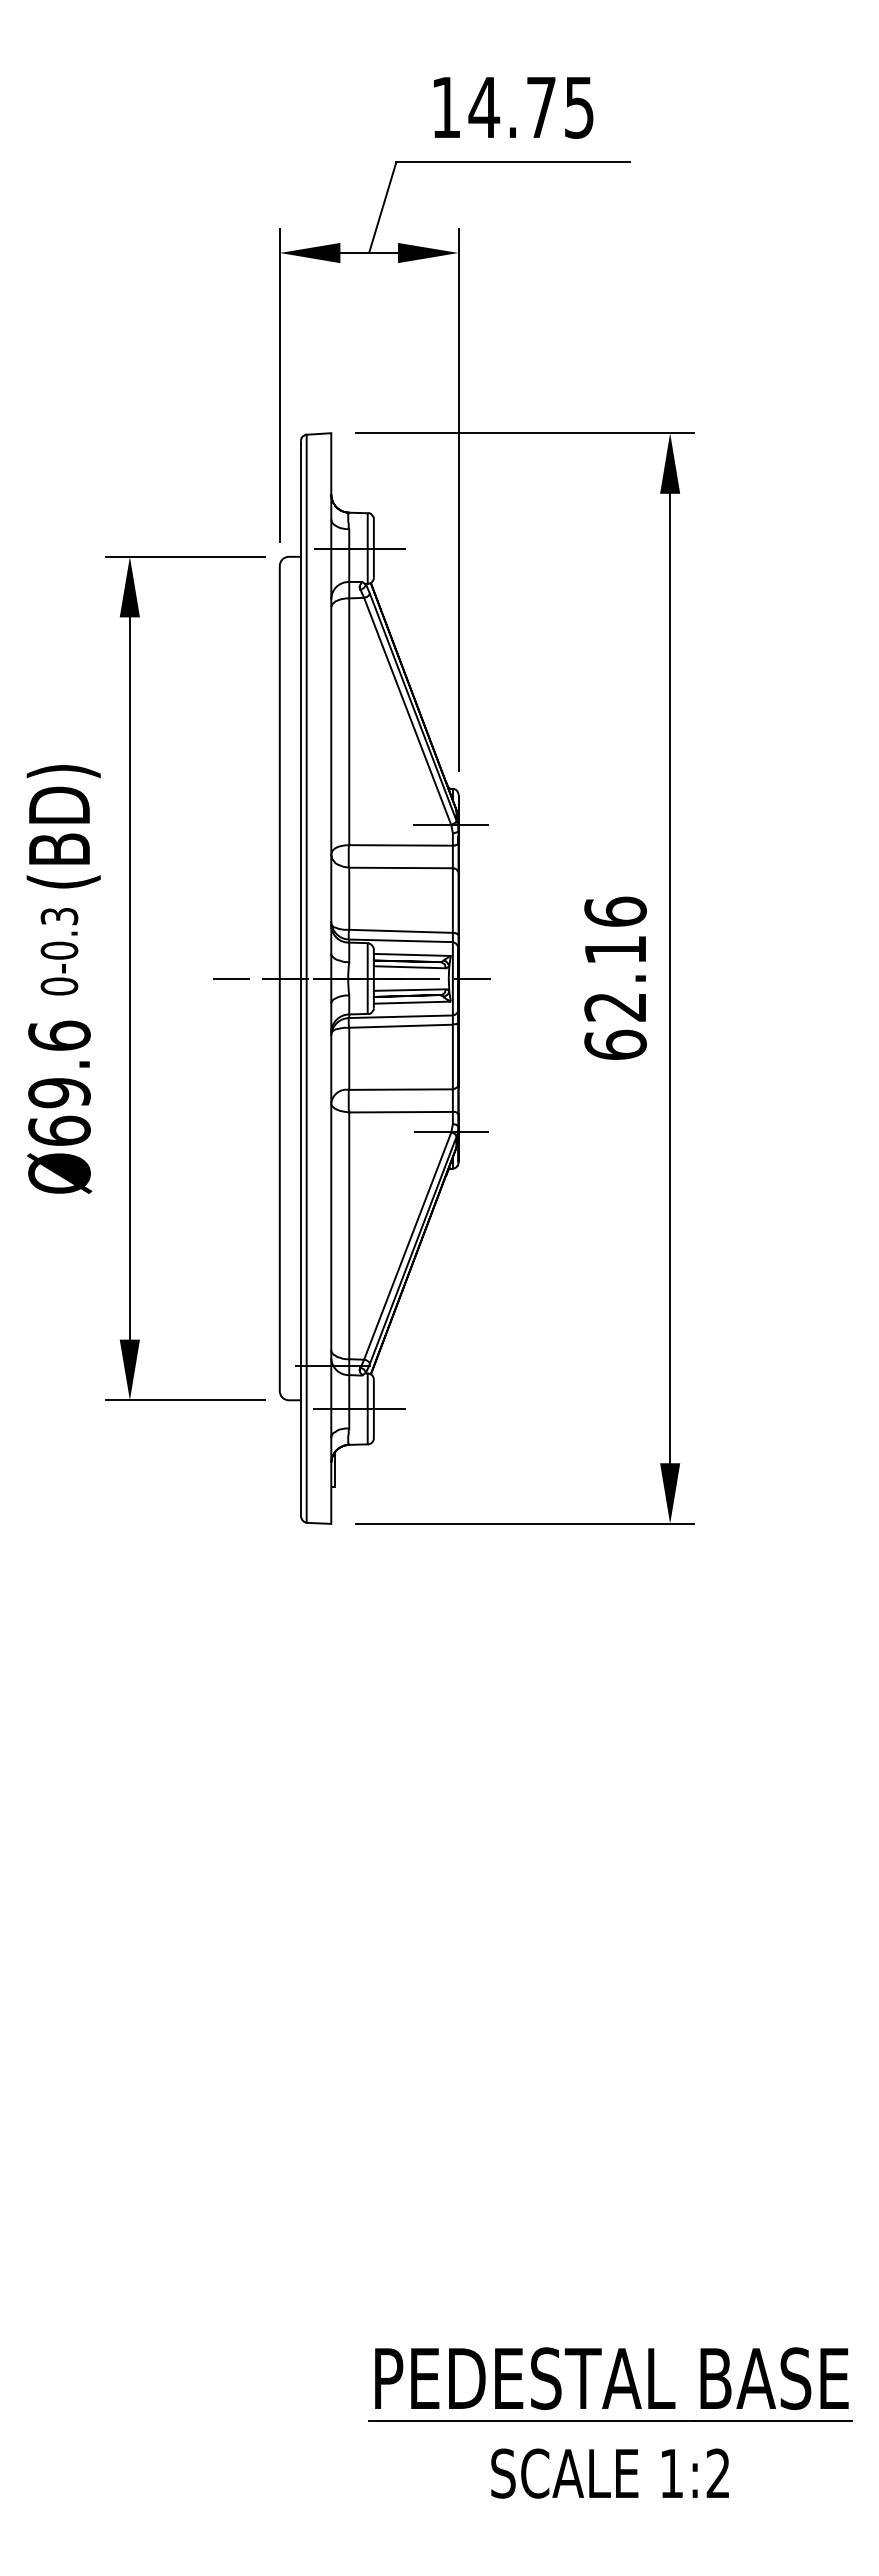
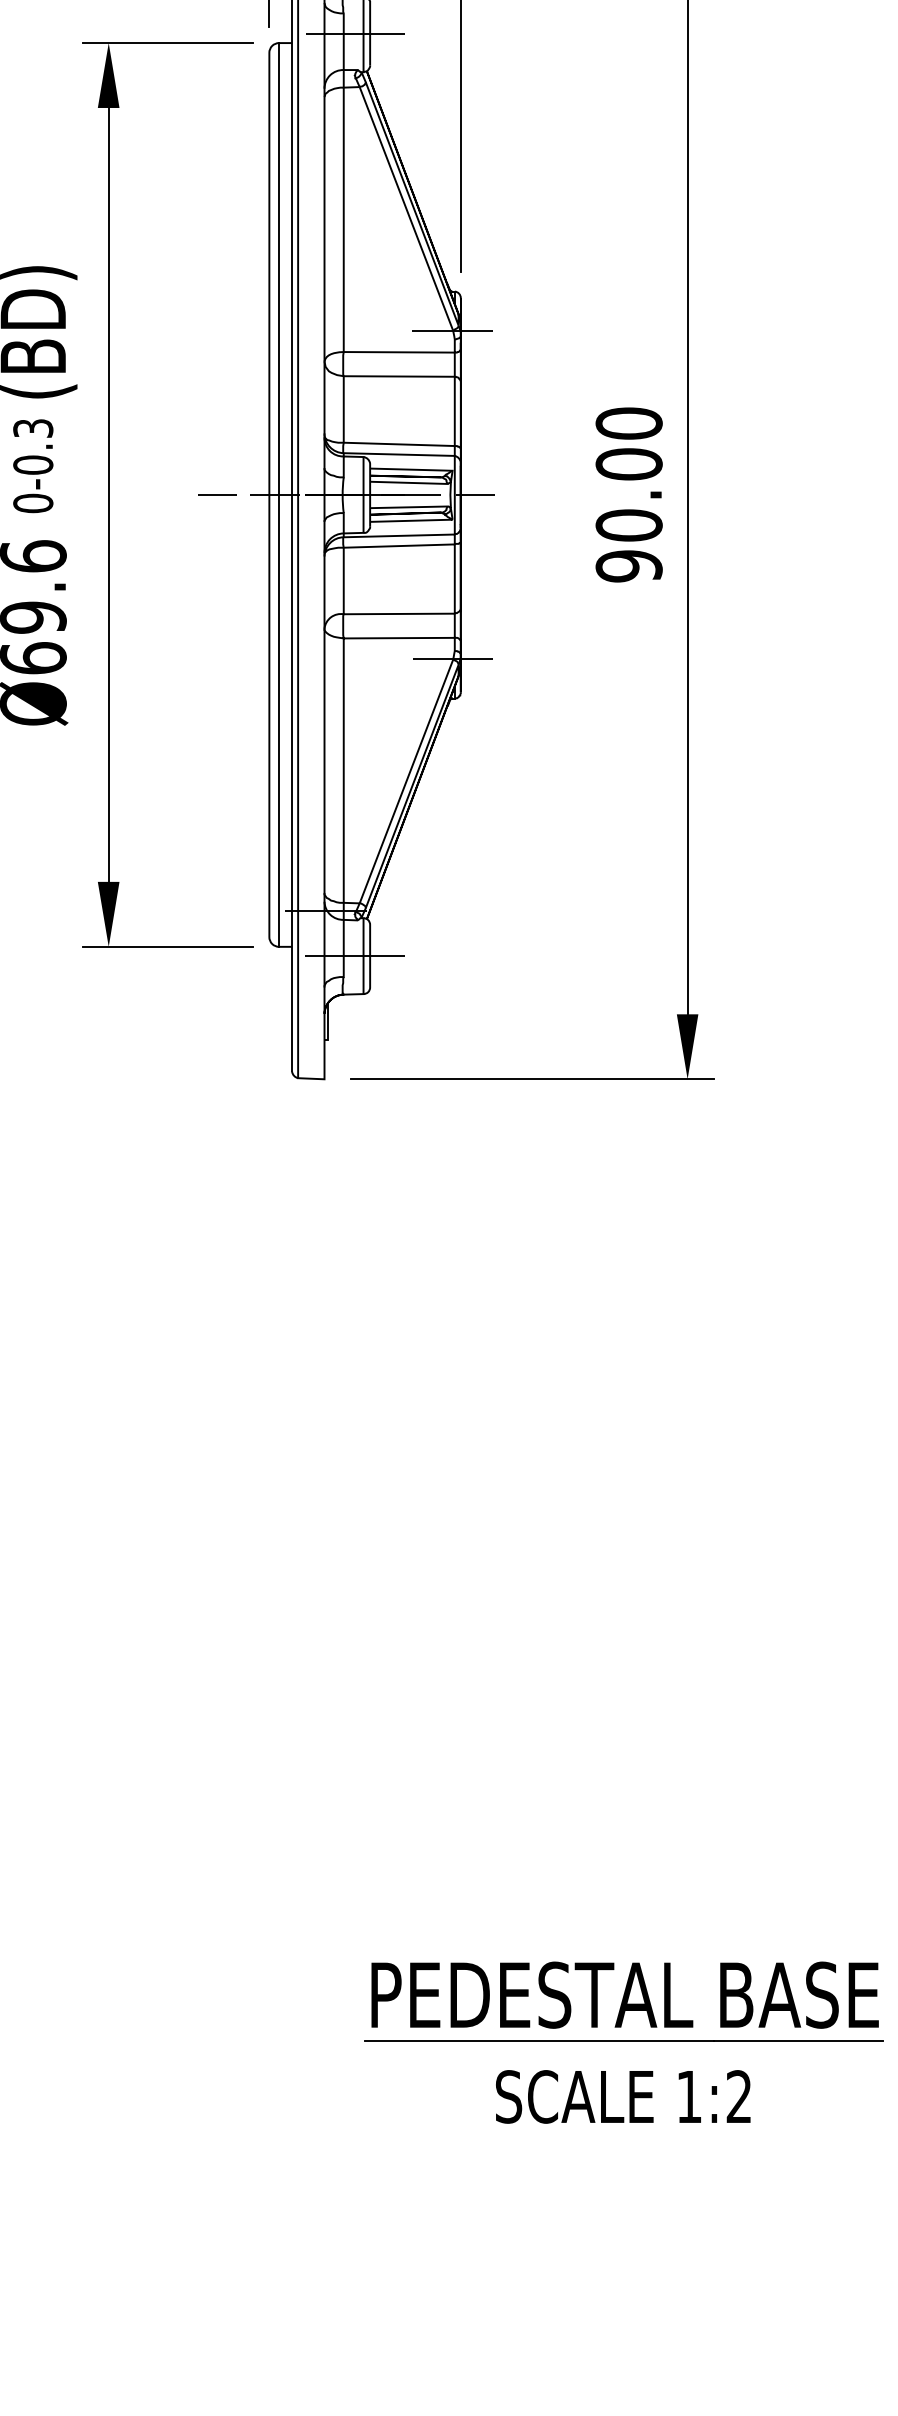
line: (288, 978) -> (278, 494), added
text: (615, 978) -> (629, 494), 62.16 -> 90.00

